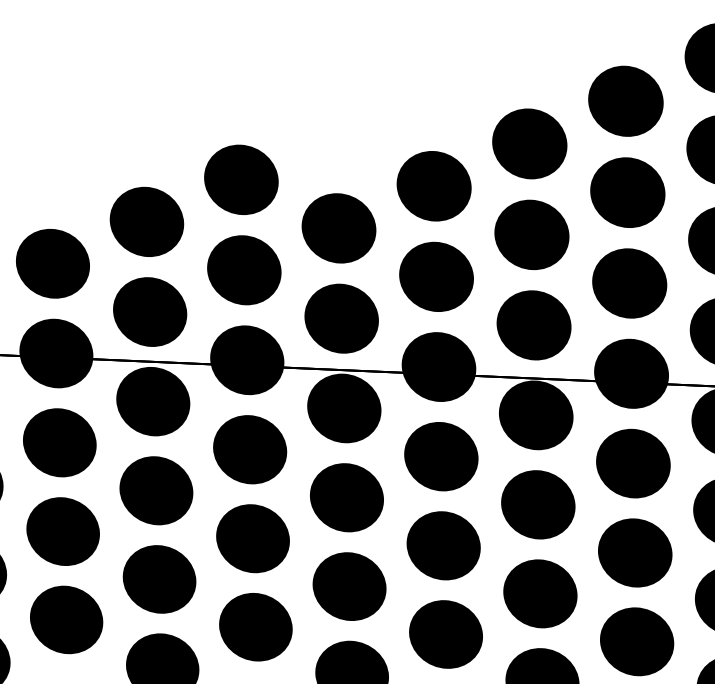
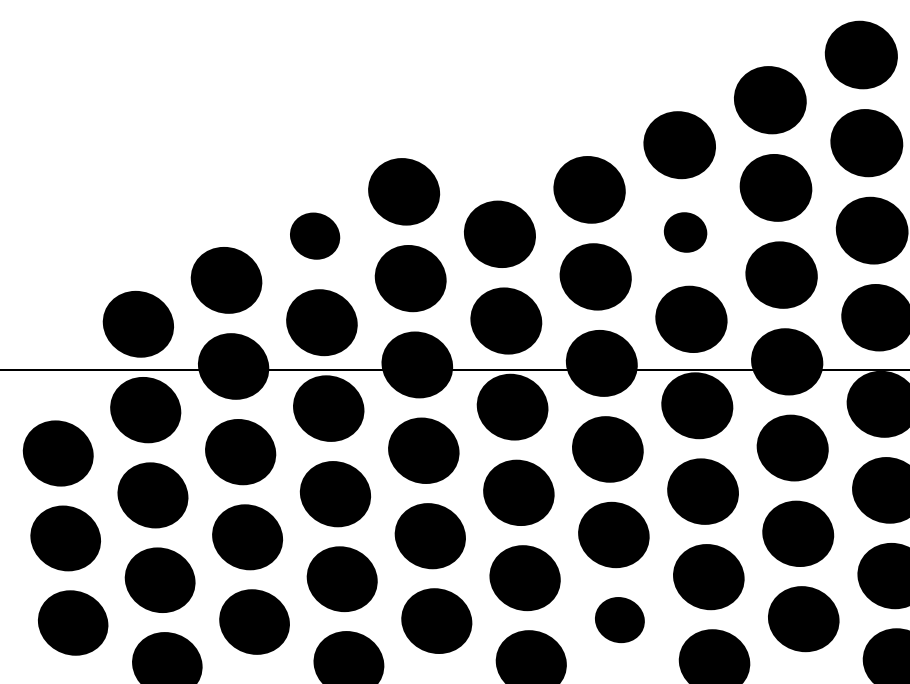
part: (146, 221) -> (314, 235), size x0.7
part: (531, 234) -> (685, 232), size x0.6
part: (445, 633) -> (619, 619), size x0.7

